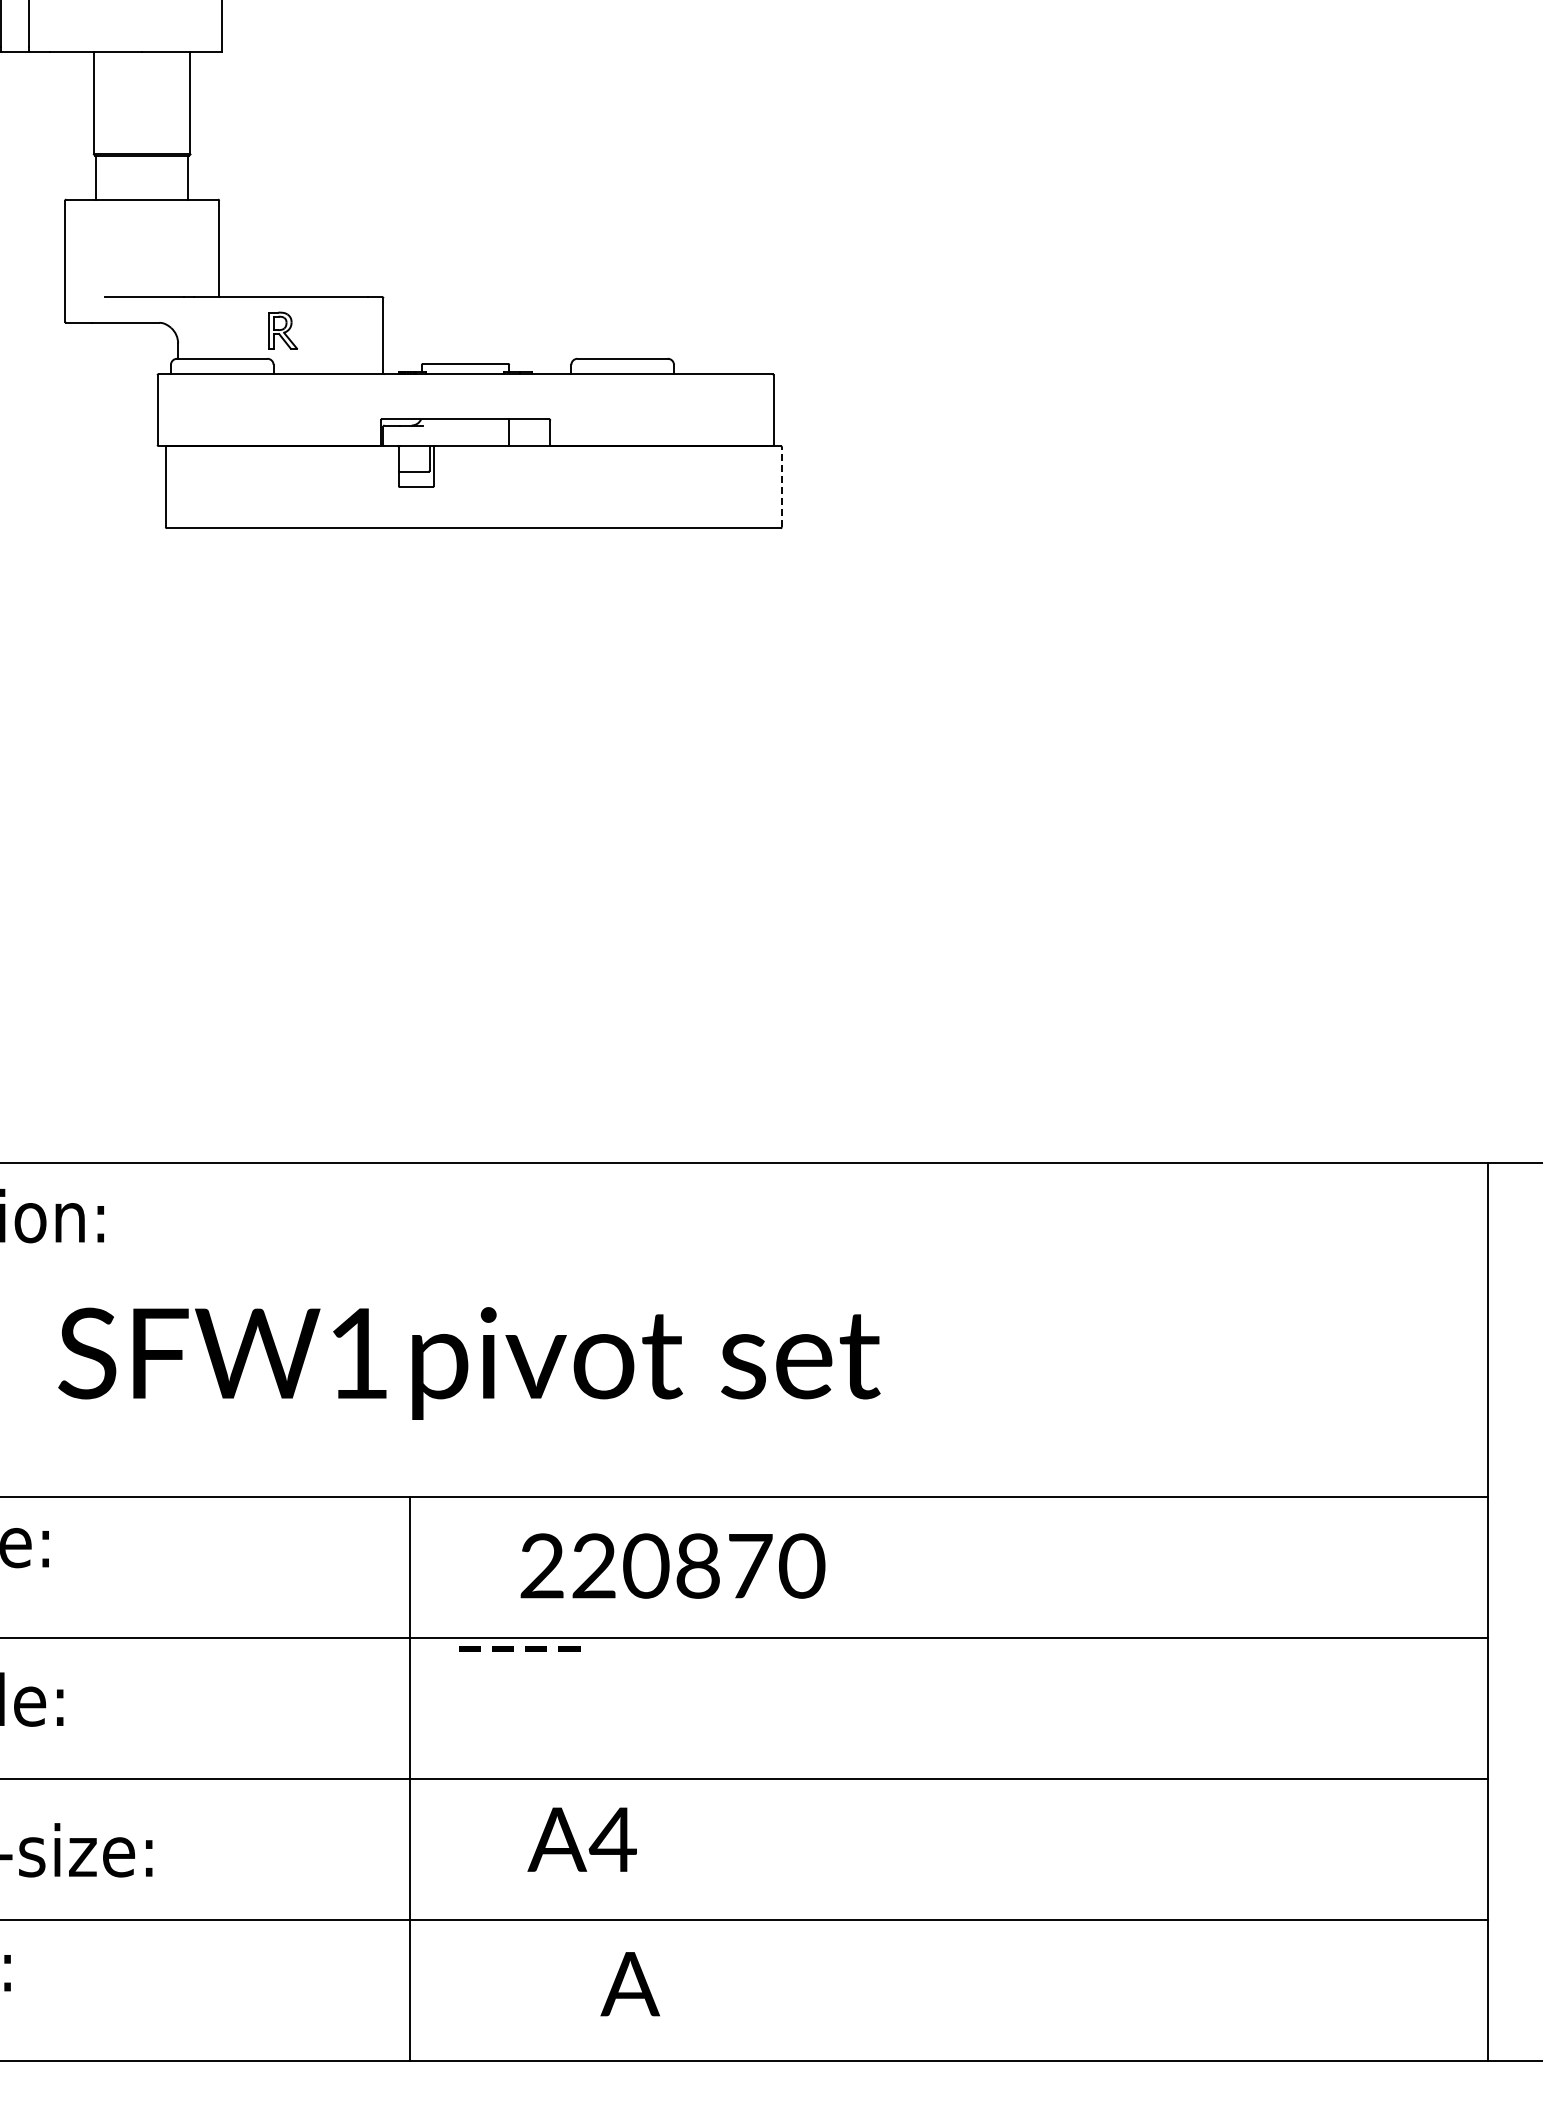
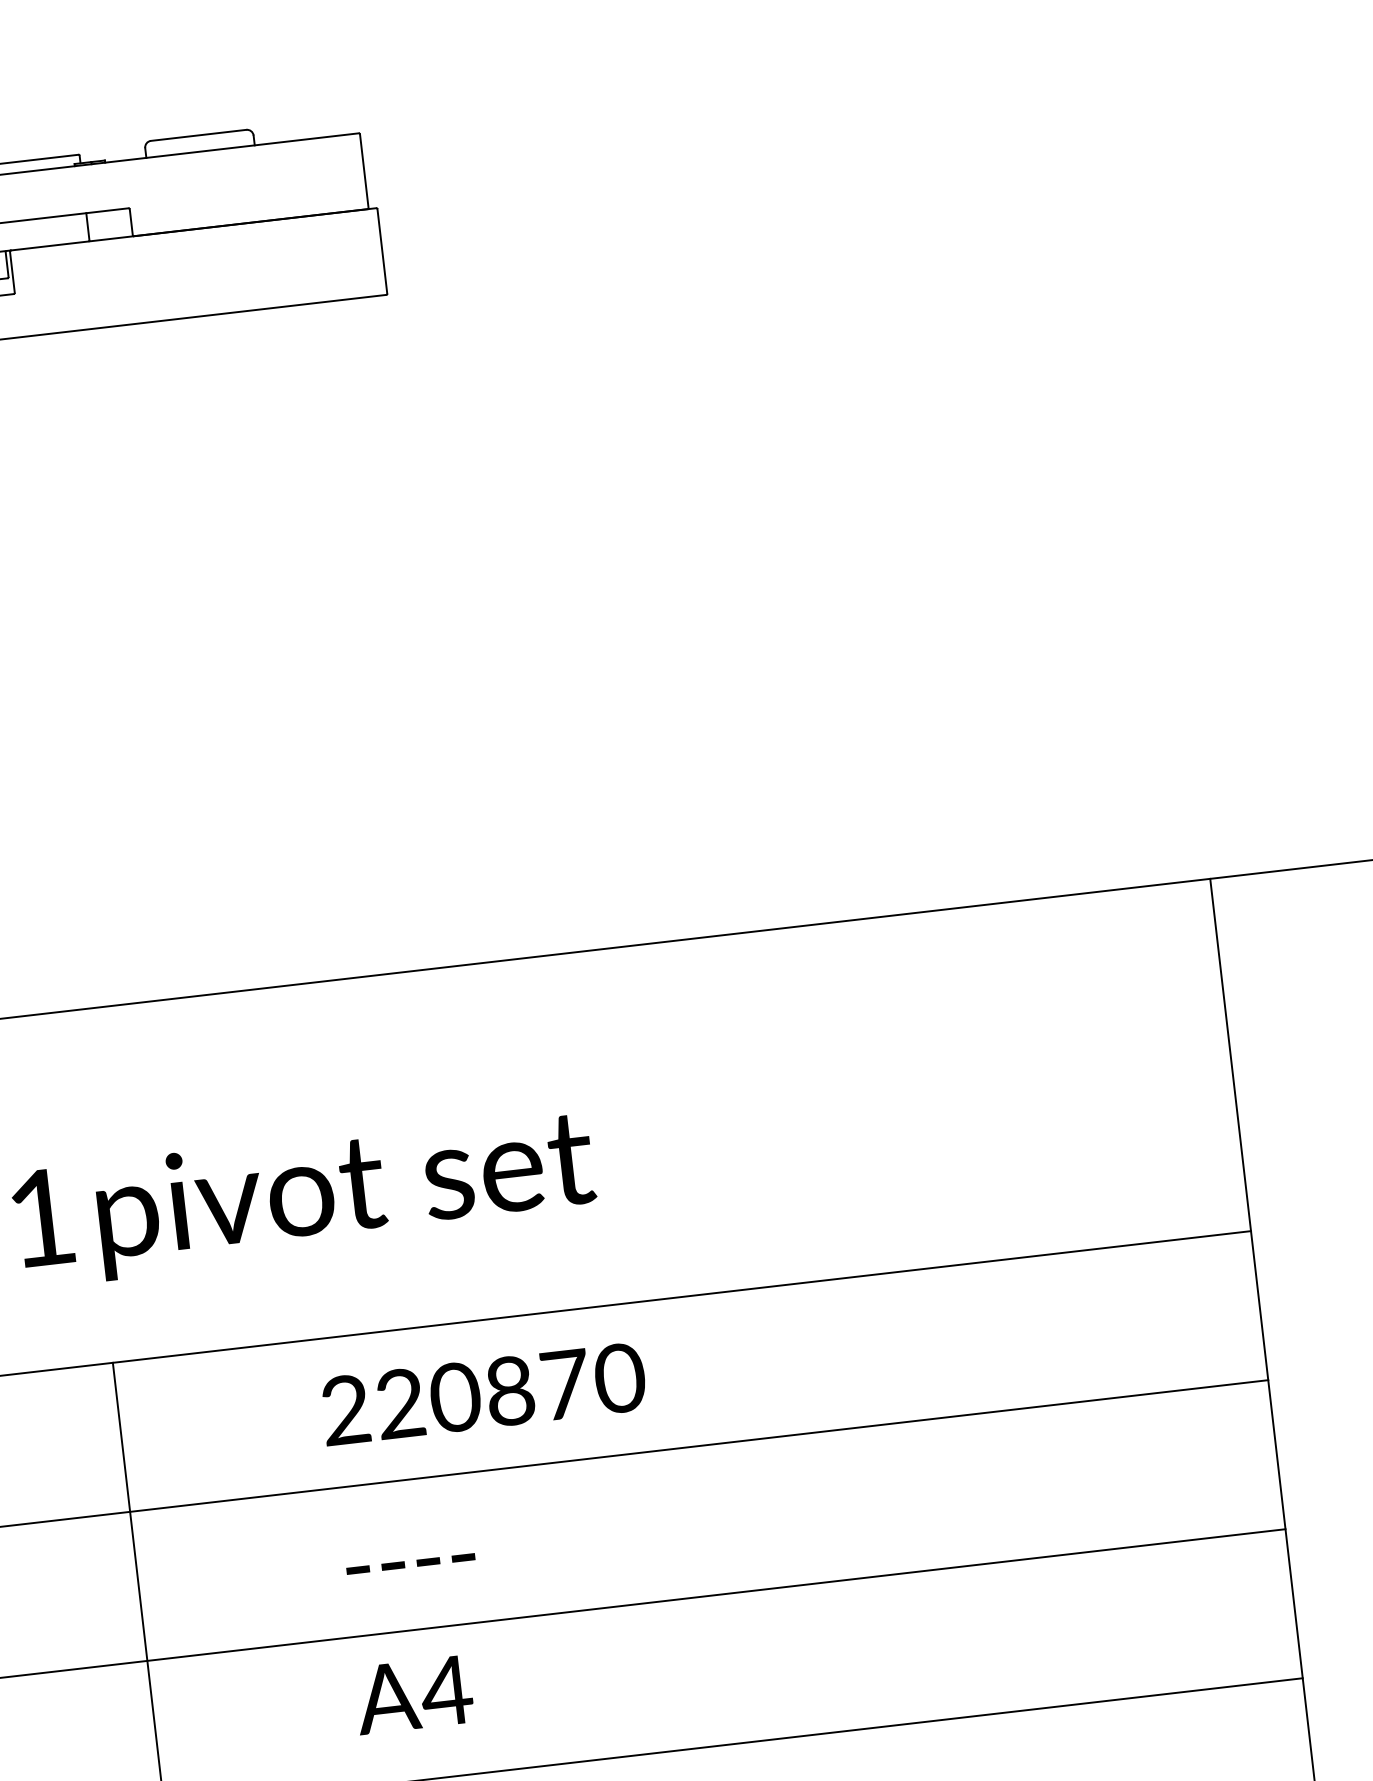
line: (781, 486) -> (381, 250), dashed -> solid
text: (672, 1565) -> (483, 1393), moved
text: (519, 1648) -> (410, 1563), moved
text: (581, 1839) -> (413, 1694), moved

